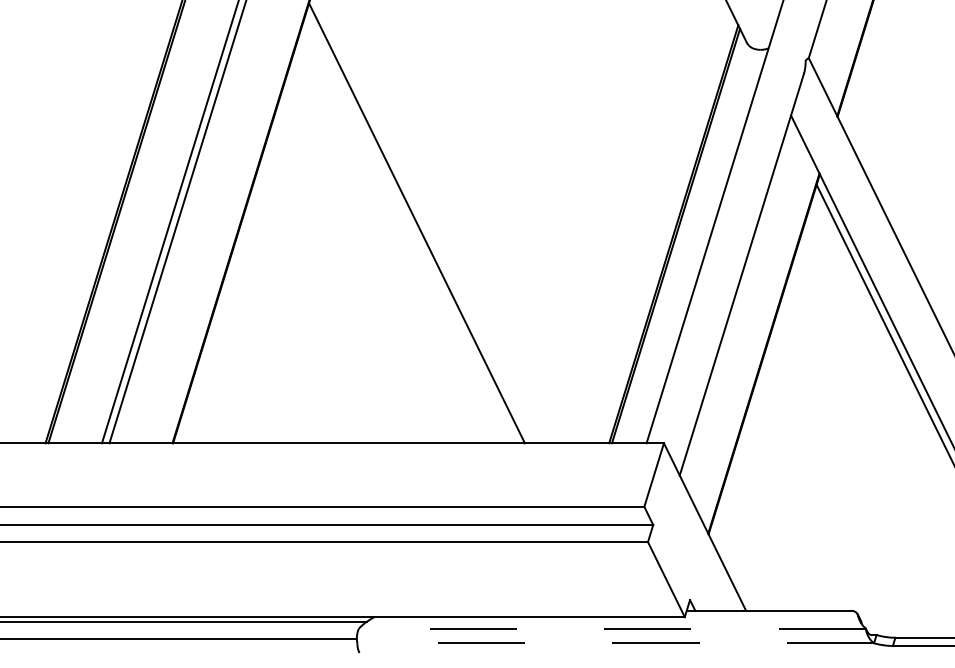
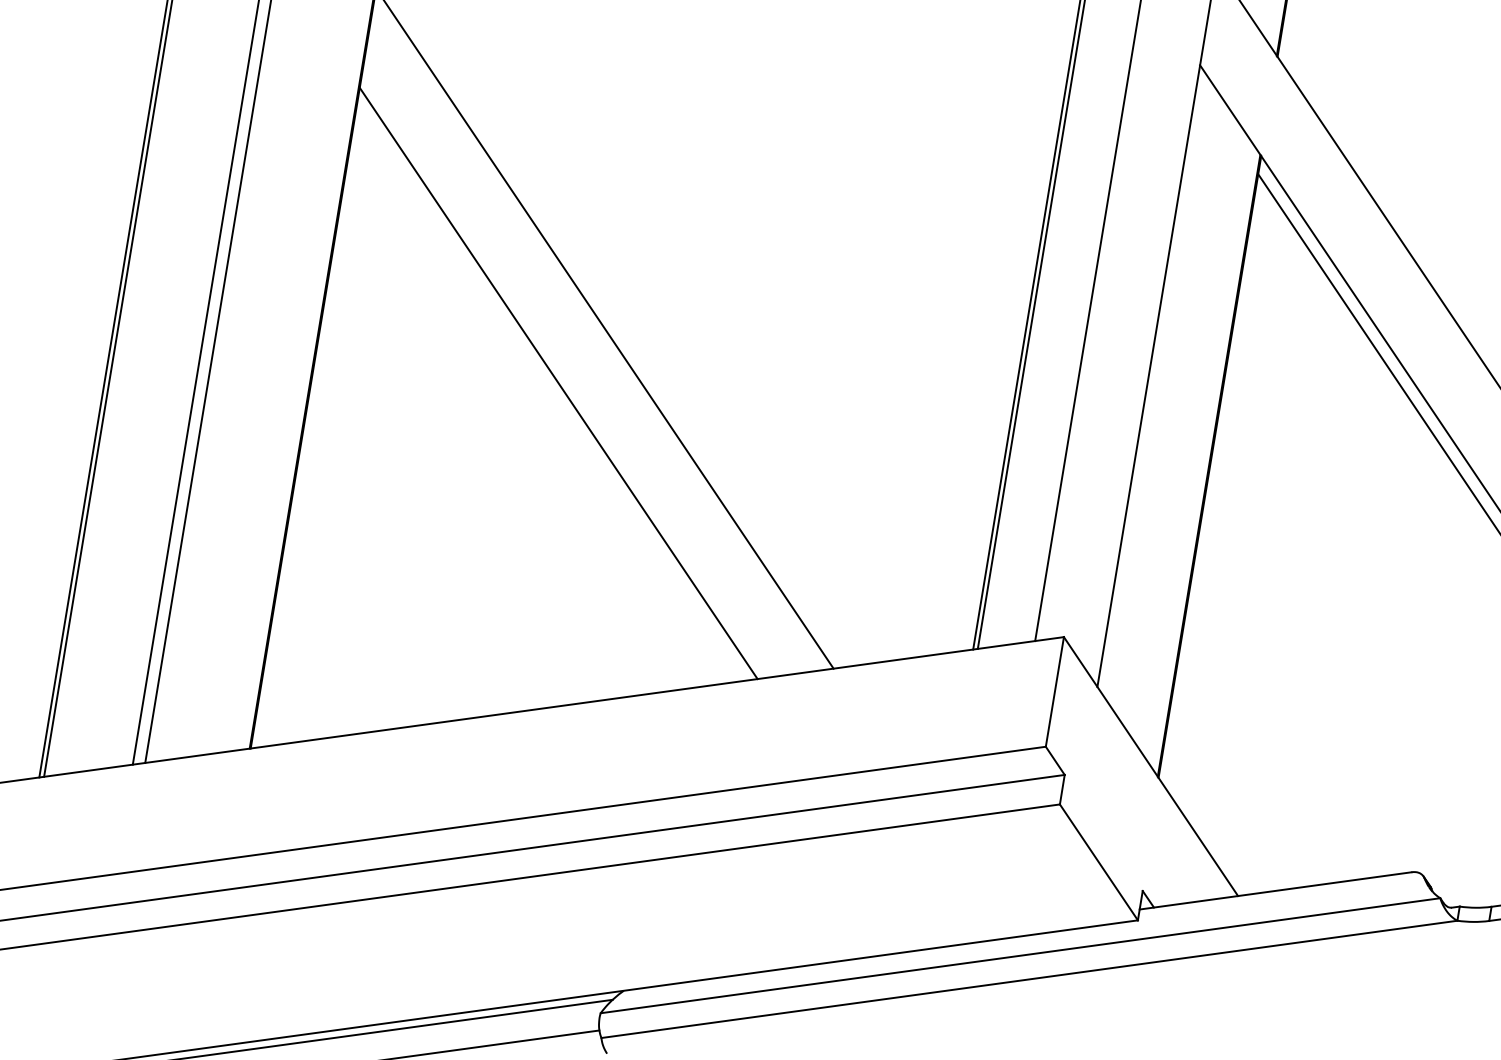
line: (385, 251) -> (559, 382), added
line: (611, 628) -> (1019, 955), dashed -> solid
line: (615, 643) -> (1029, 979), dashed -> solid

